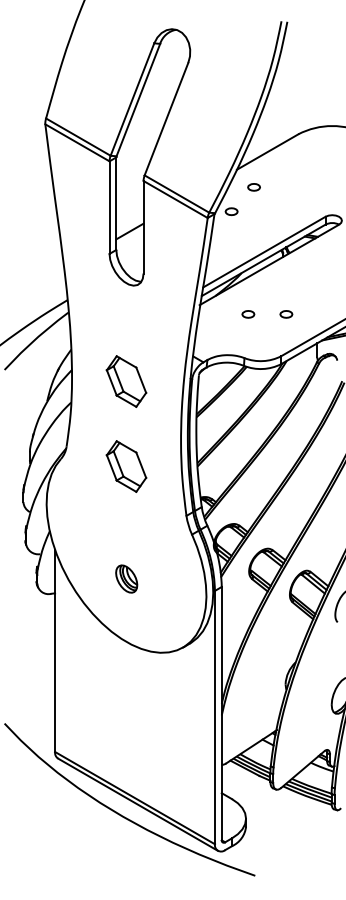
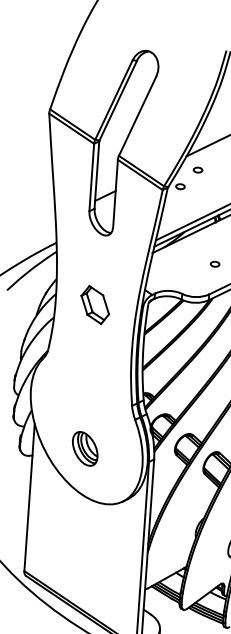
part: (248, 314) -> (187, 262), removed
part: (126, 466) -> (90, 366), removed
part: (126, 578) -> (85, 448), size x1.67

